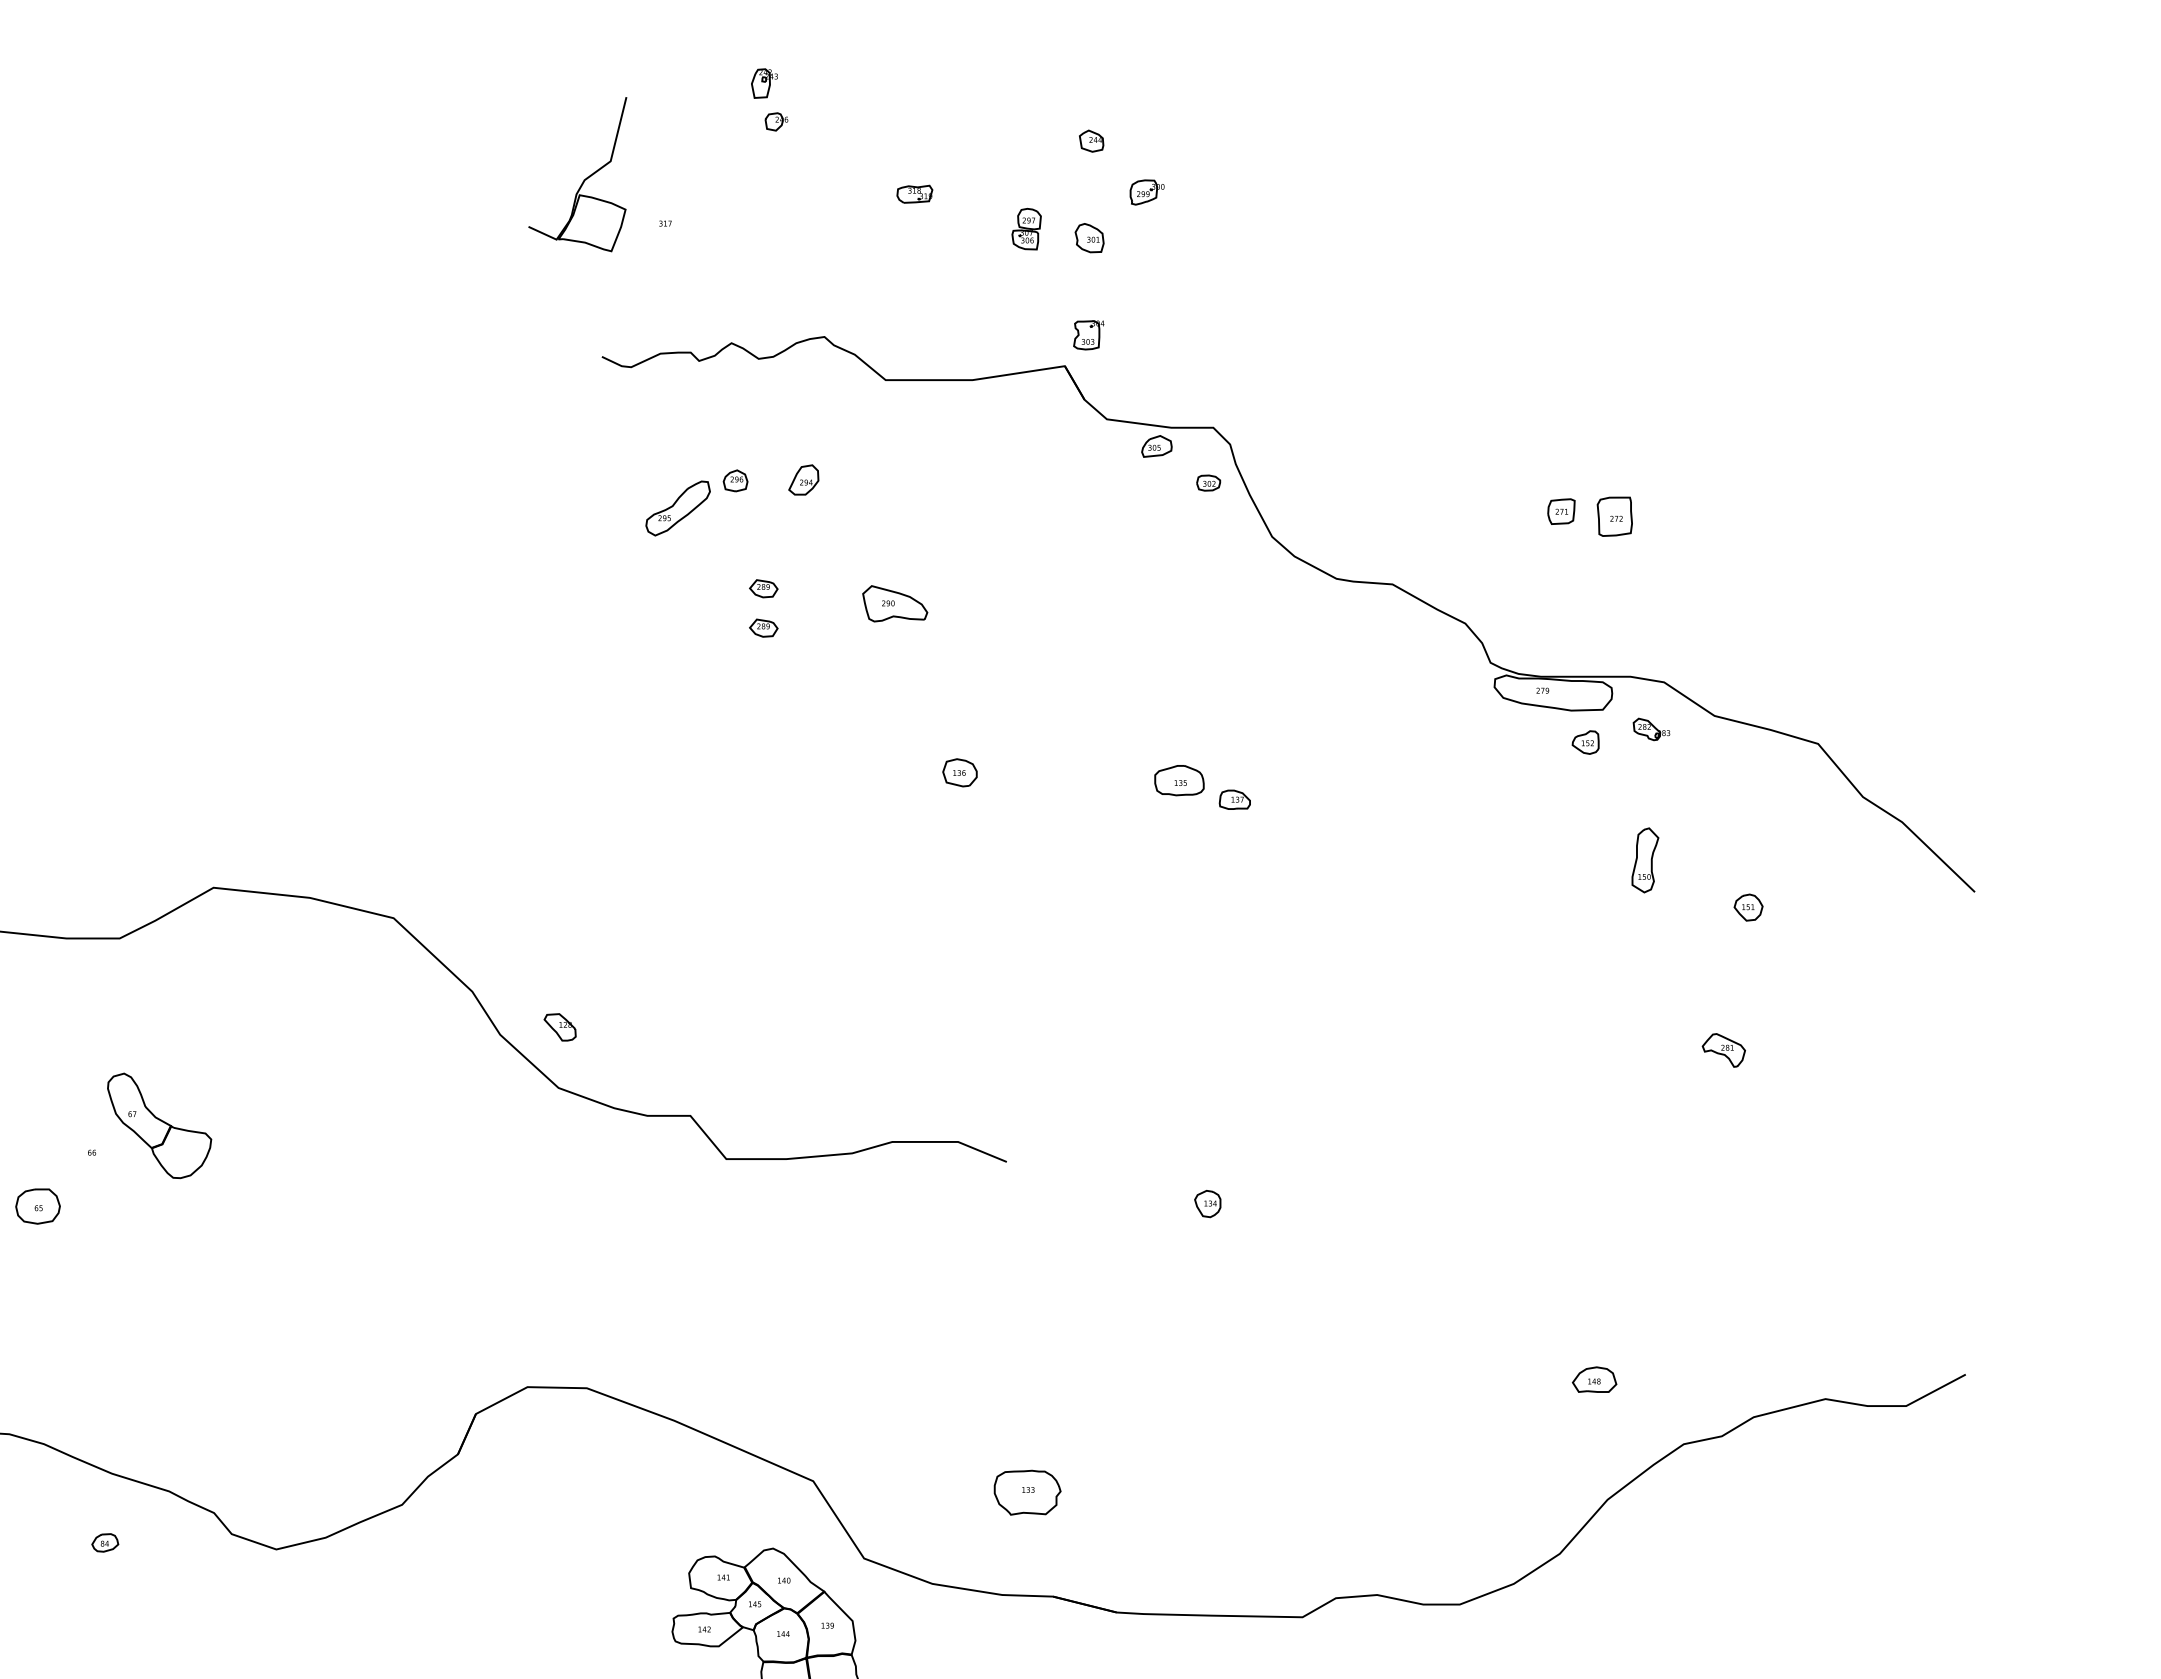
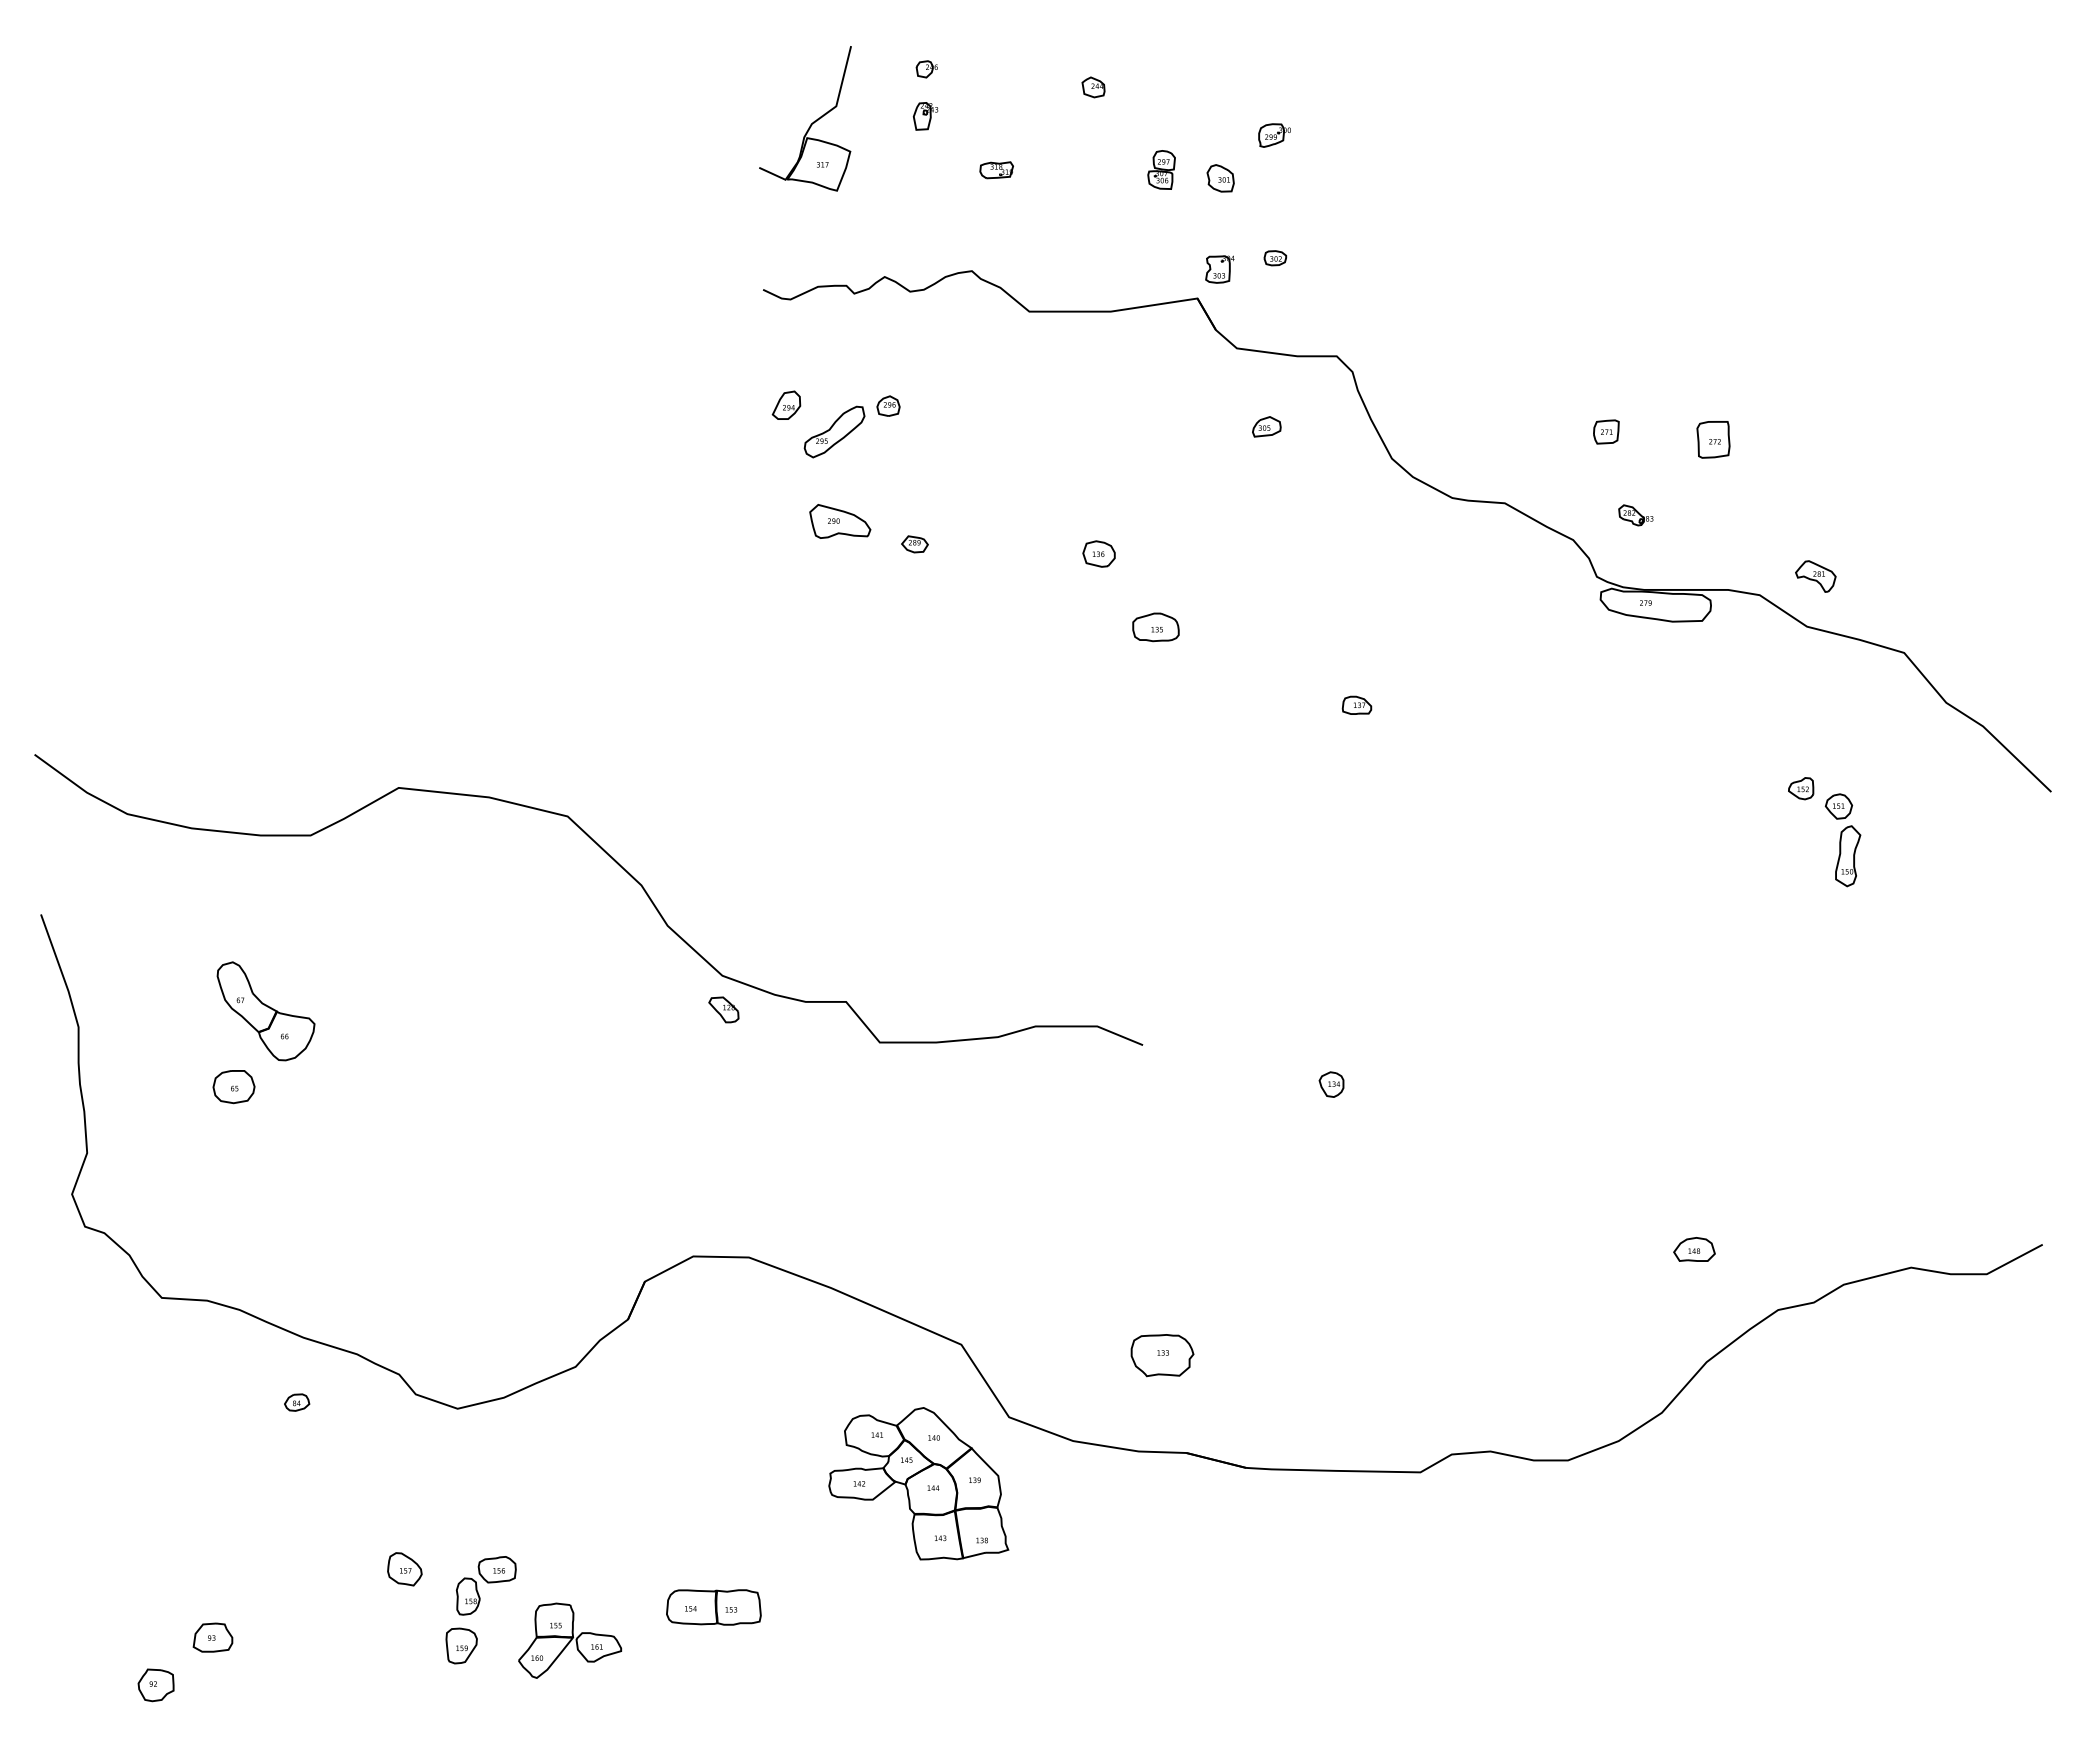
part: (764, 83) -> (925, 116), moved
part: (1091, 141) -> (1093, 87), moved
part: (584, 179) -> (811, 123), moved
part: (914, 194) -> (996, 170), moved
part: (1156, 446) -> (1266, 426), moved
part: (803, 479) -> (786, 404), moved
part: (1208, 483) -> (1275, 258), moved
part: (1561, 511) -> (1606, 431), moved
part: (763, 588) -> (914, 507), removed
part: (895, 603) -> (840, 521), moved
part: (1651, 729) -> (1635, 515), moved
part: (1586, 742) -> (1801, 788), moved
part: (959, 772) -> (1098, 553), moved
part: (1178, 780) -> (1155, 627), moved
part: (1645, 860) -> (1848, 856), moved
part: (559, 1026) -> (723, 1009), moved
part: (1723, 1050) -> (1815, 576), moved
part: (158, 1126) -> (265, 1011), moved

